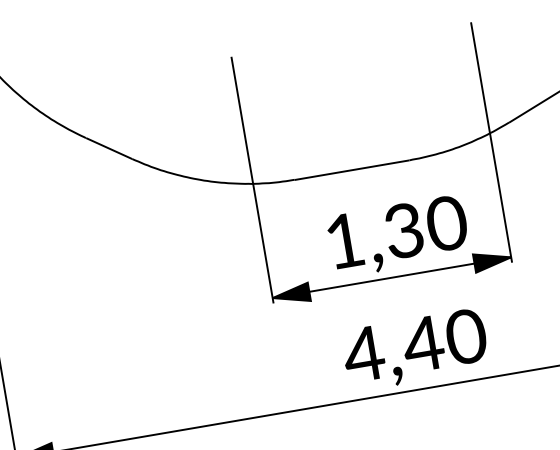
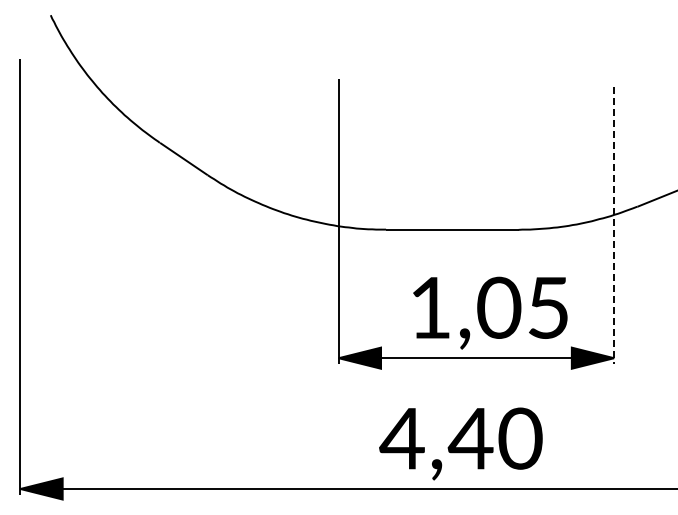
line: (491, 142) -> (614, 225), solid -> dashed
text: (425, 226) -> (523, 307), 1,30 -> 1,05
text: (415, 349) -> (460, 443), moved

